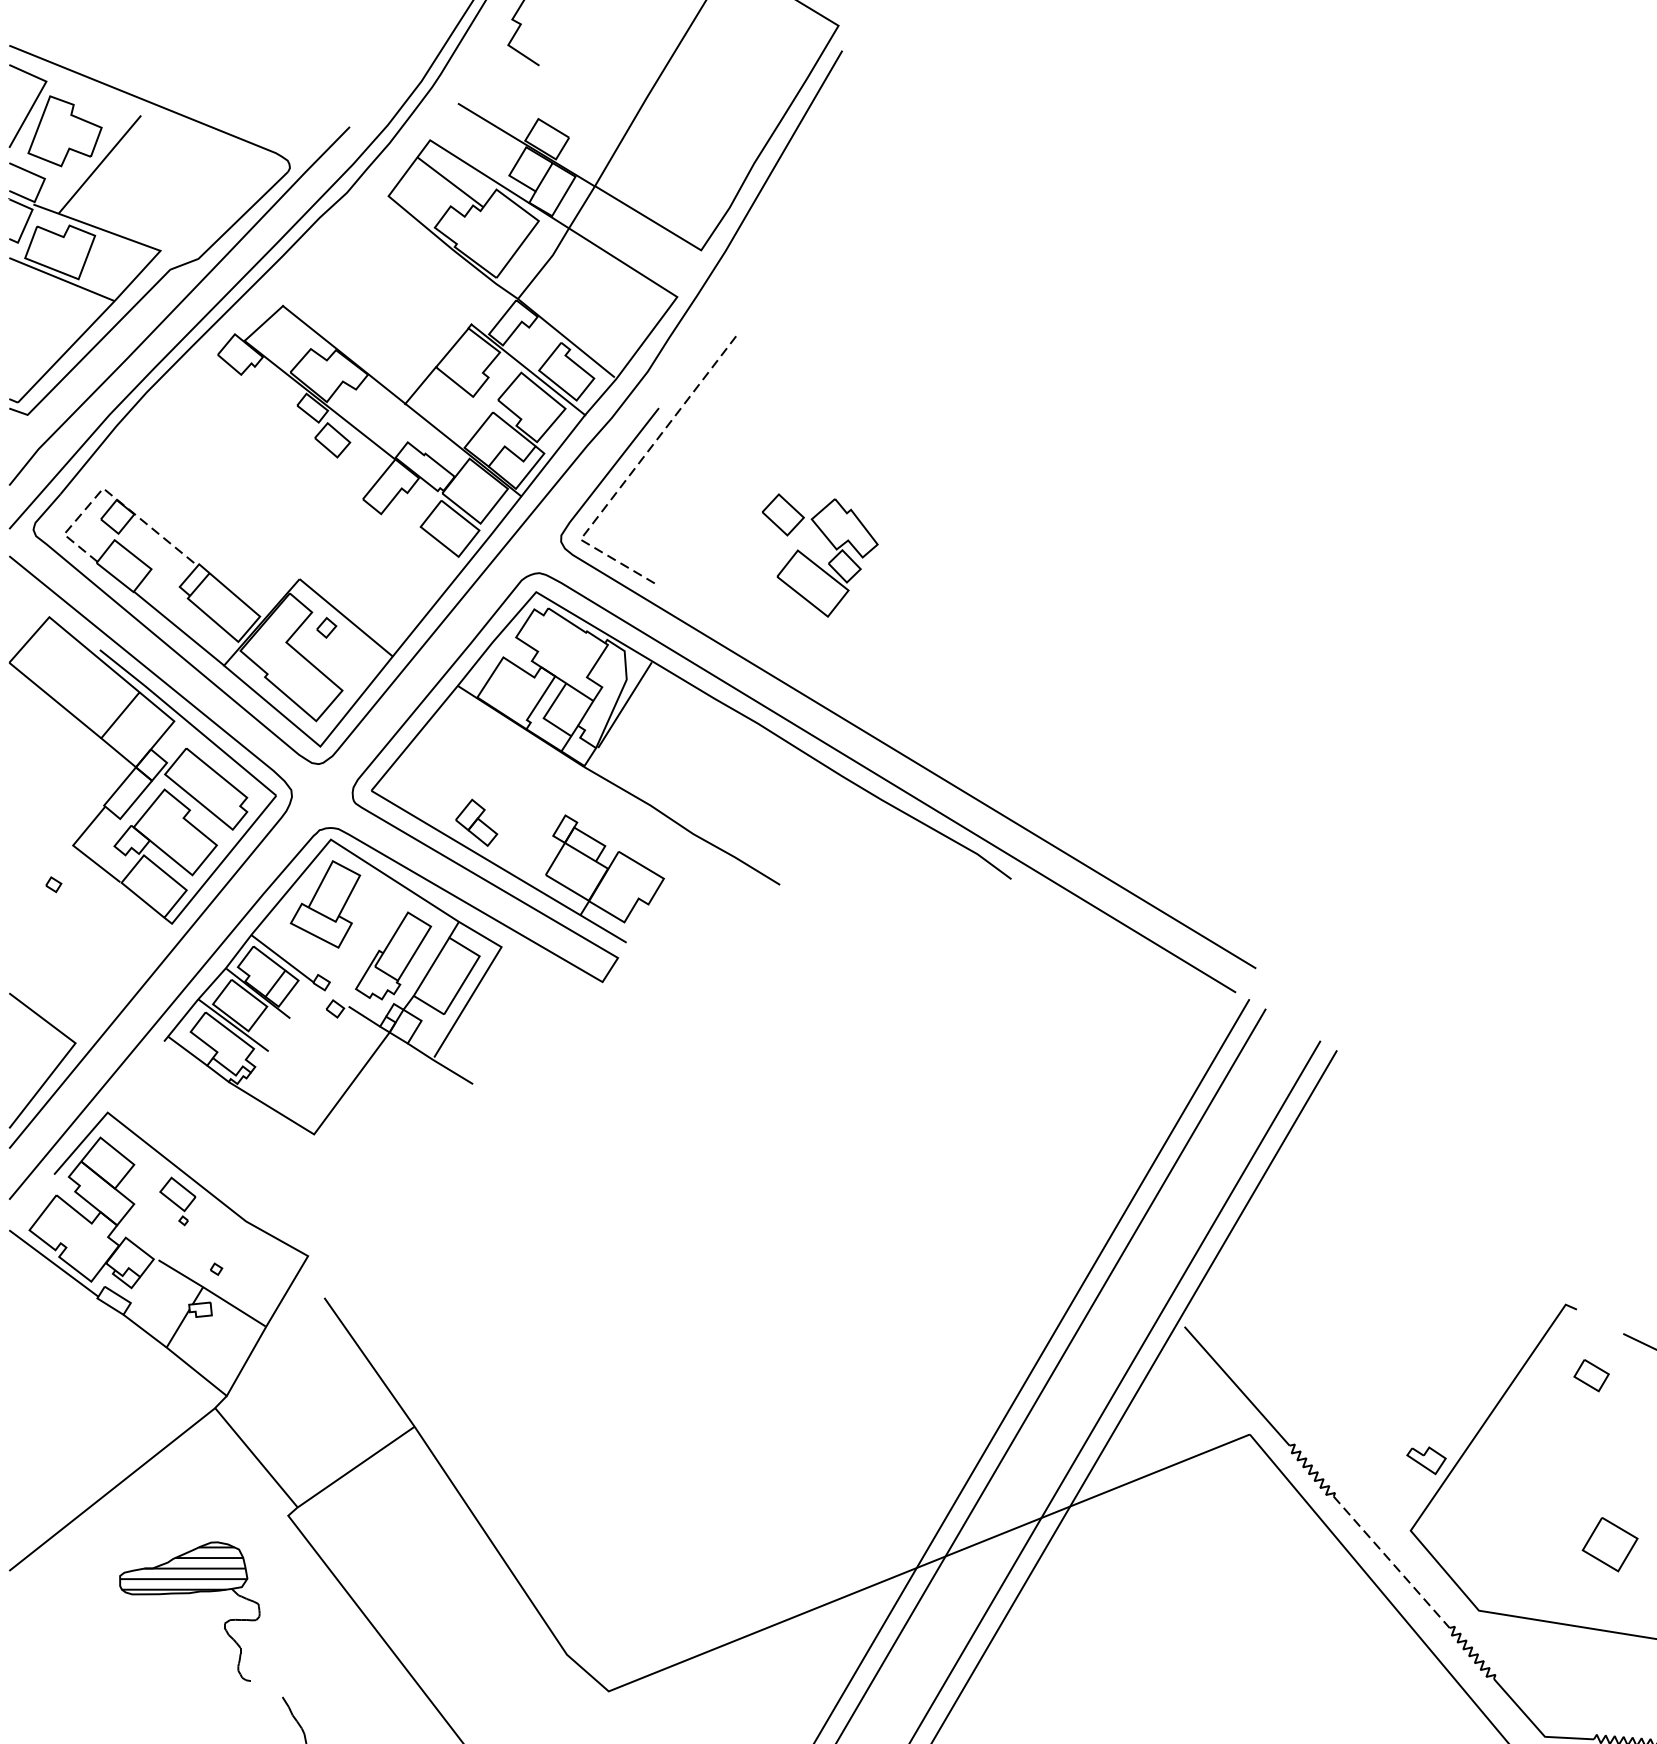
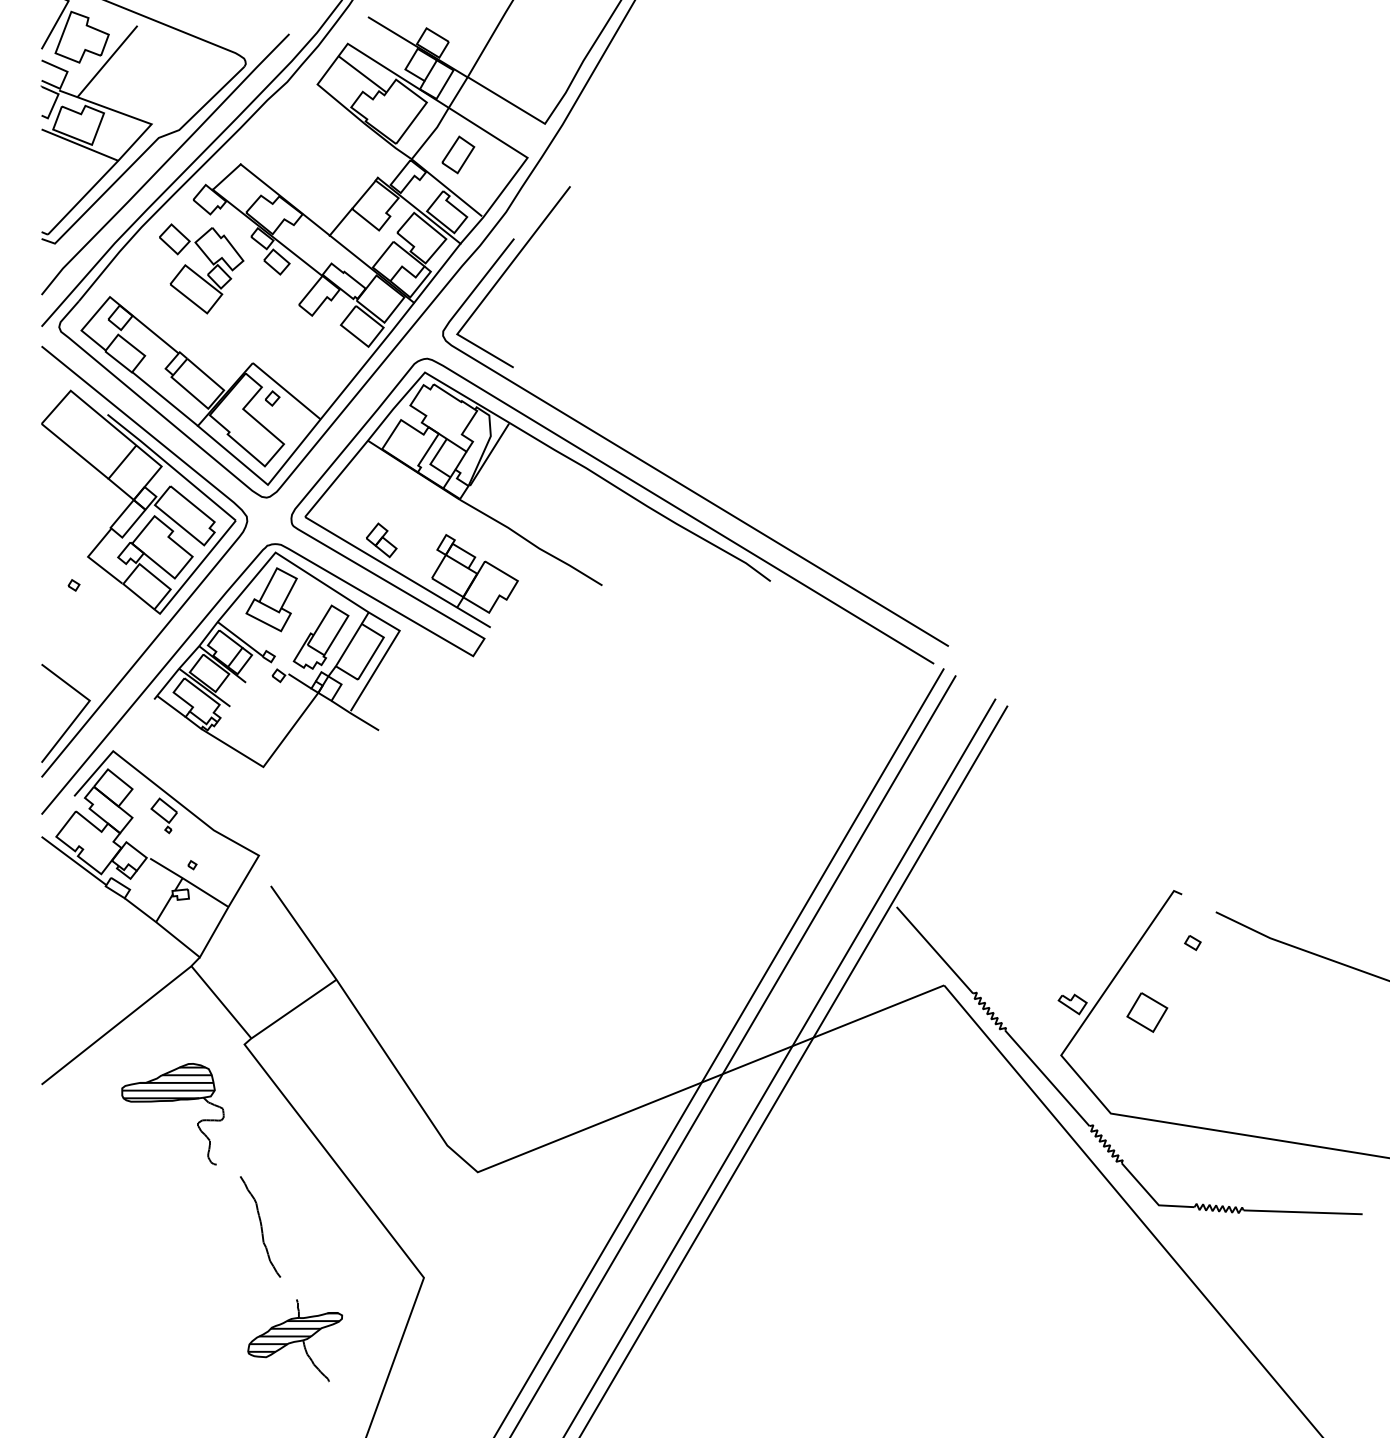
part: (582, 292) -> (458, 154), added
line: (630, 473) -> (493, 286), dashed -> solid
line: (109, 493) -> (114, 300), dashed -> solid
part: (813, 560) -> (196, 272), moved
part: (1591, 1376) -> (1192, 943), size x0.62
part: (1610, 1544) -> (1147, 1012), moved
line: (1391, 1562) -> (1047, 1078), dashed -> solid

